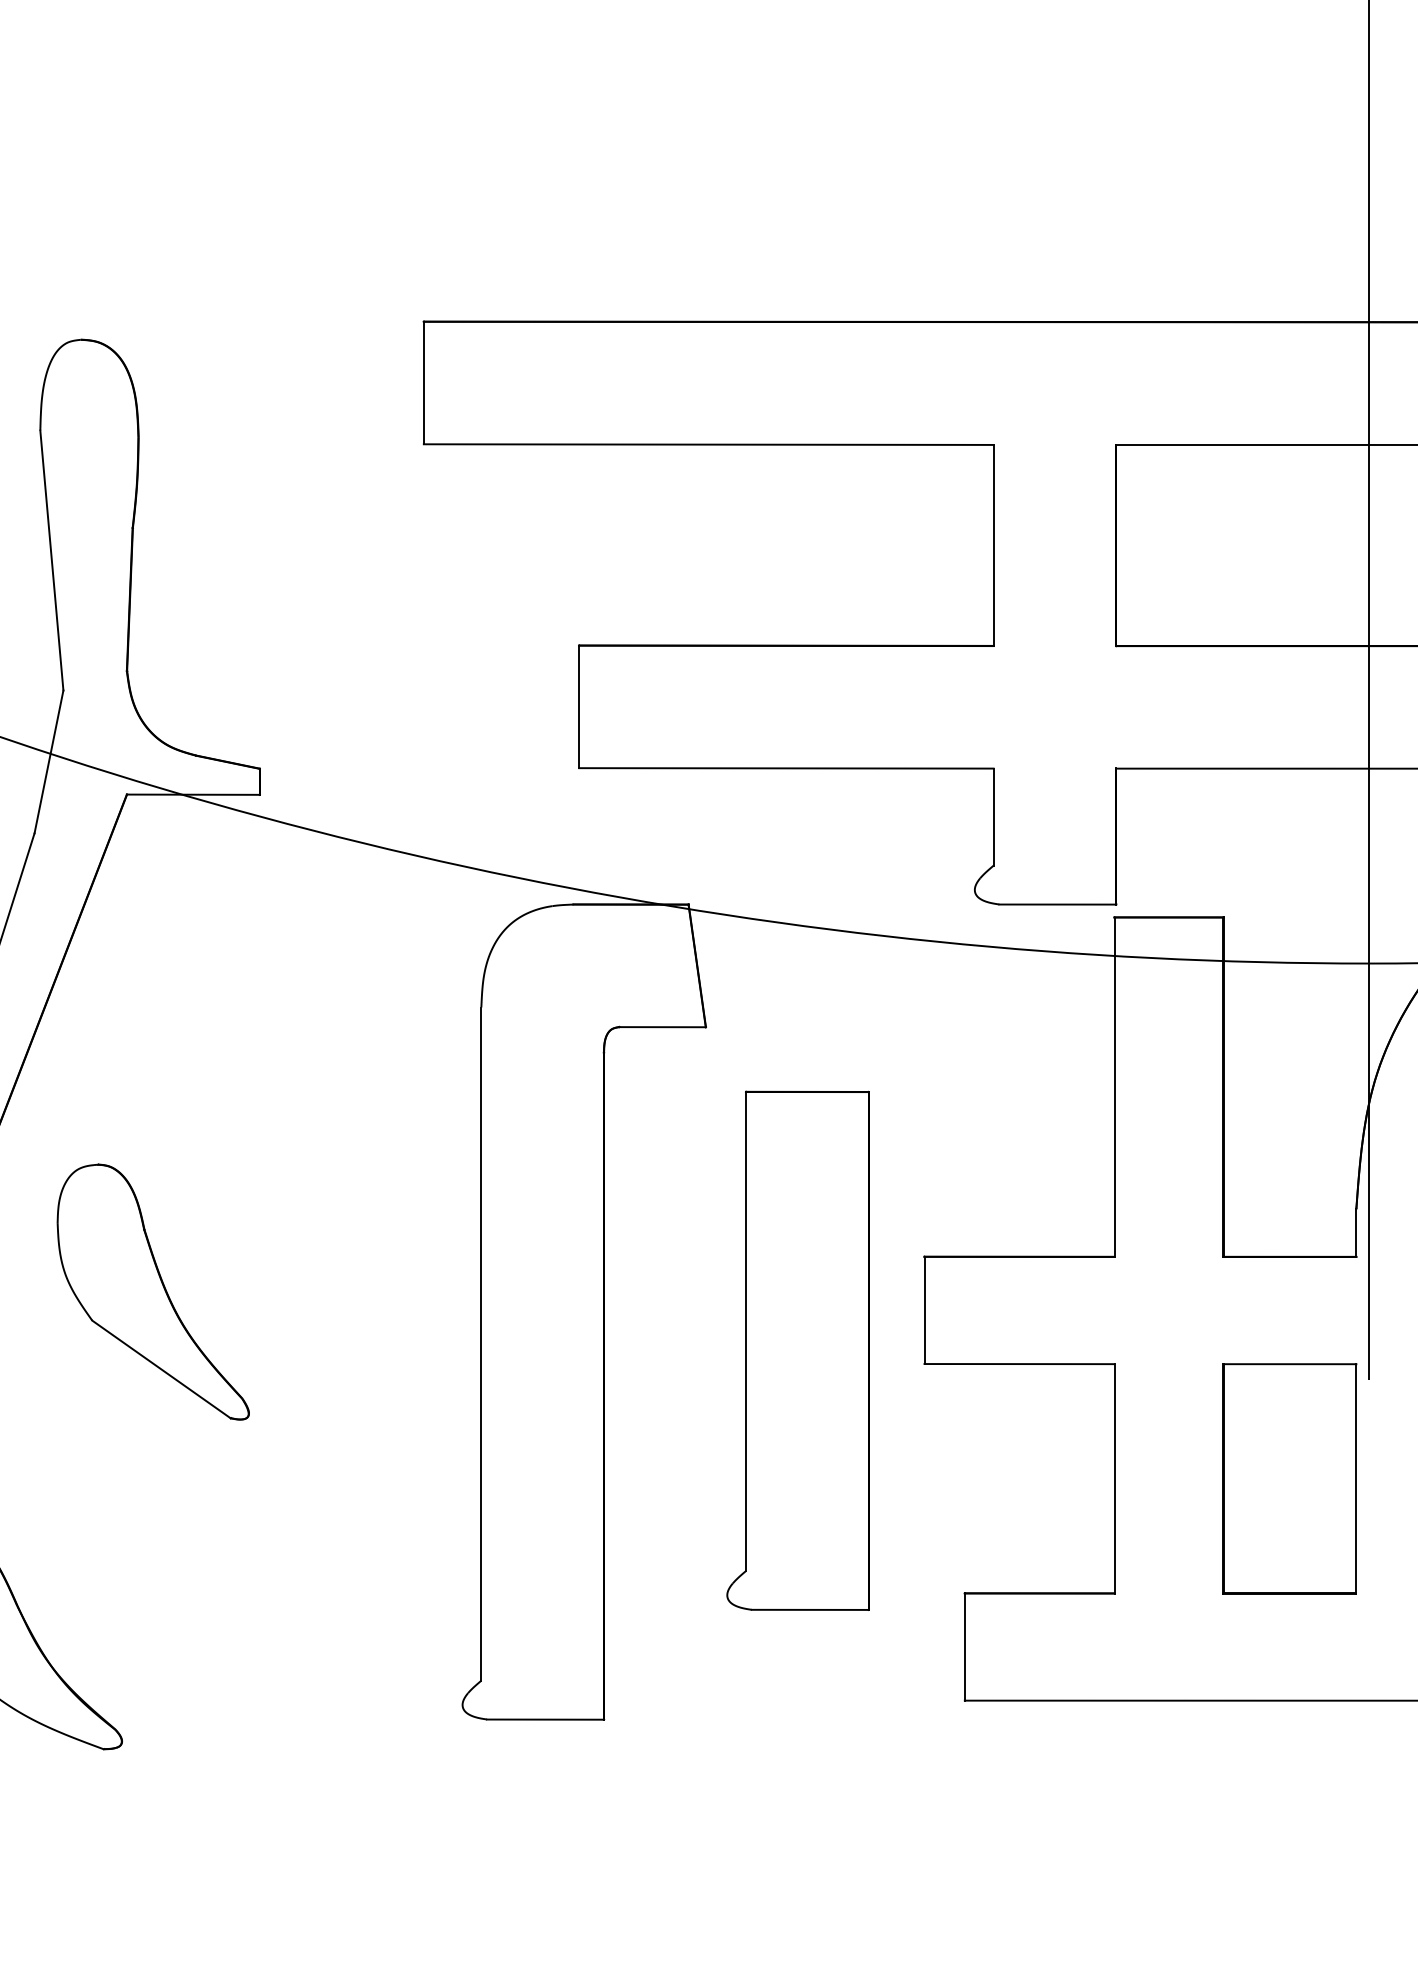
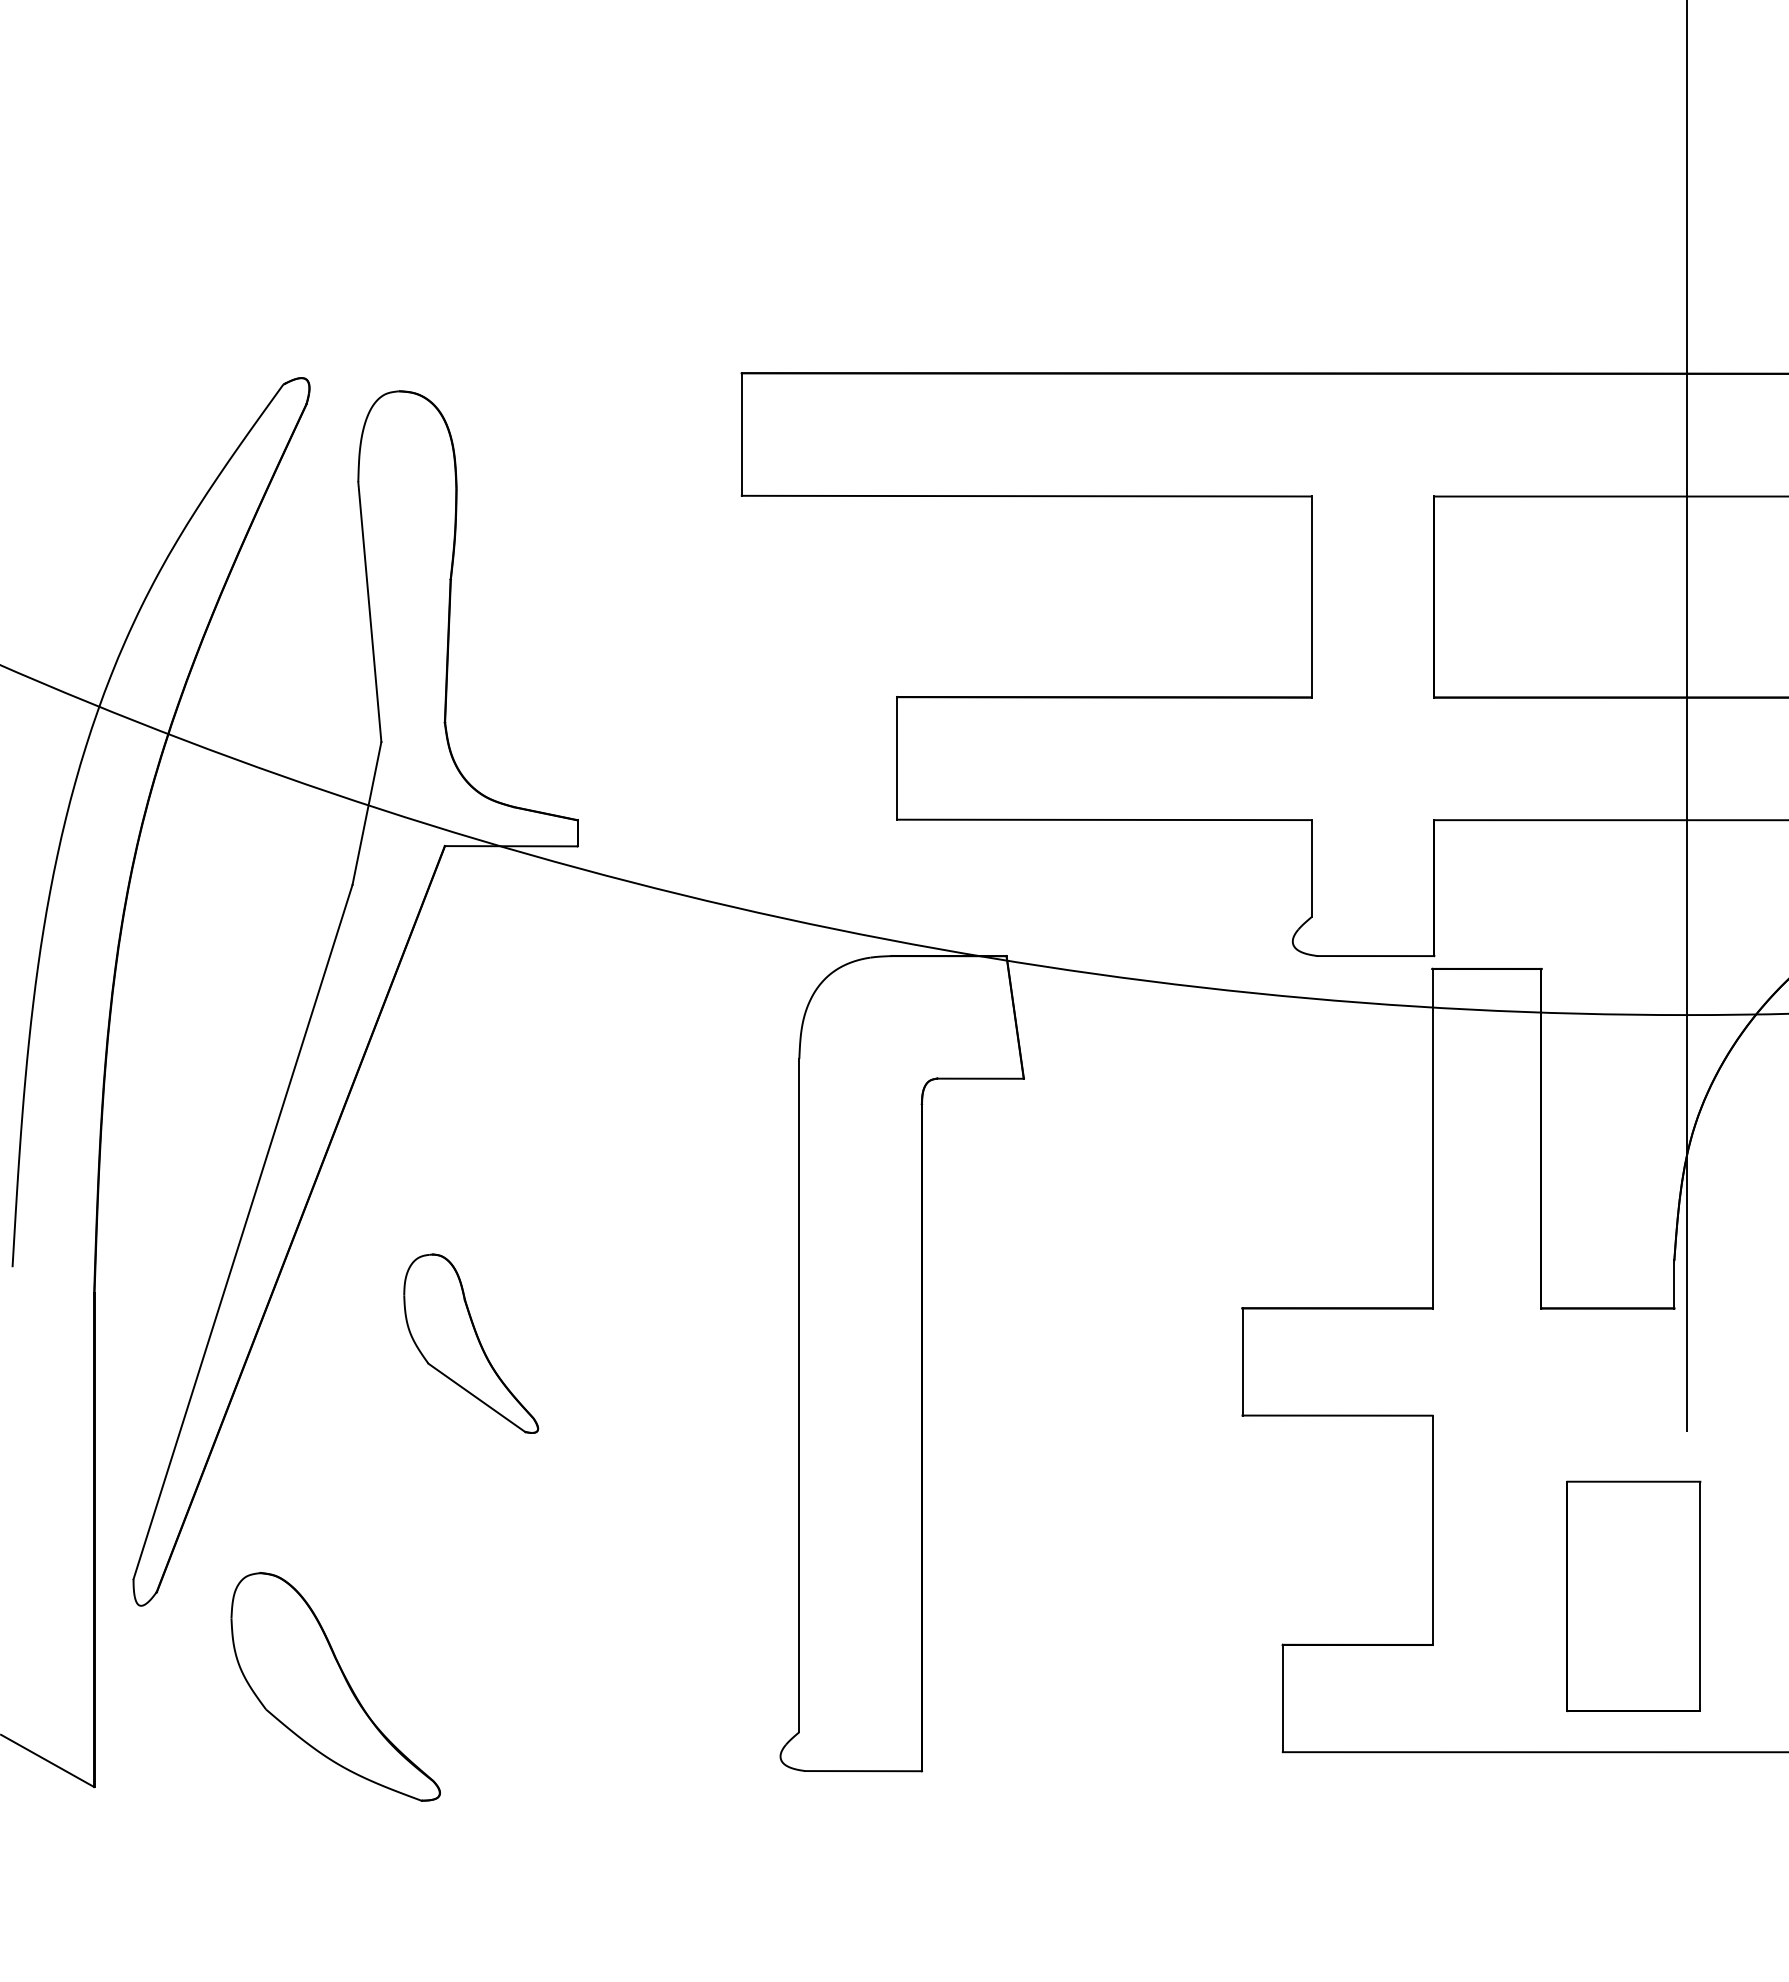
part: (152, 1291) -> (470, 1343), size x0.7
part: (797, 1350) -> (1115, 1402), removed
part: (1289, 1477) -> (1633, 1595), moved

